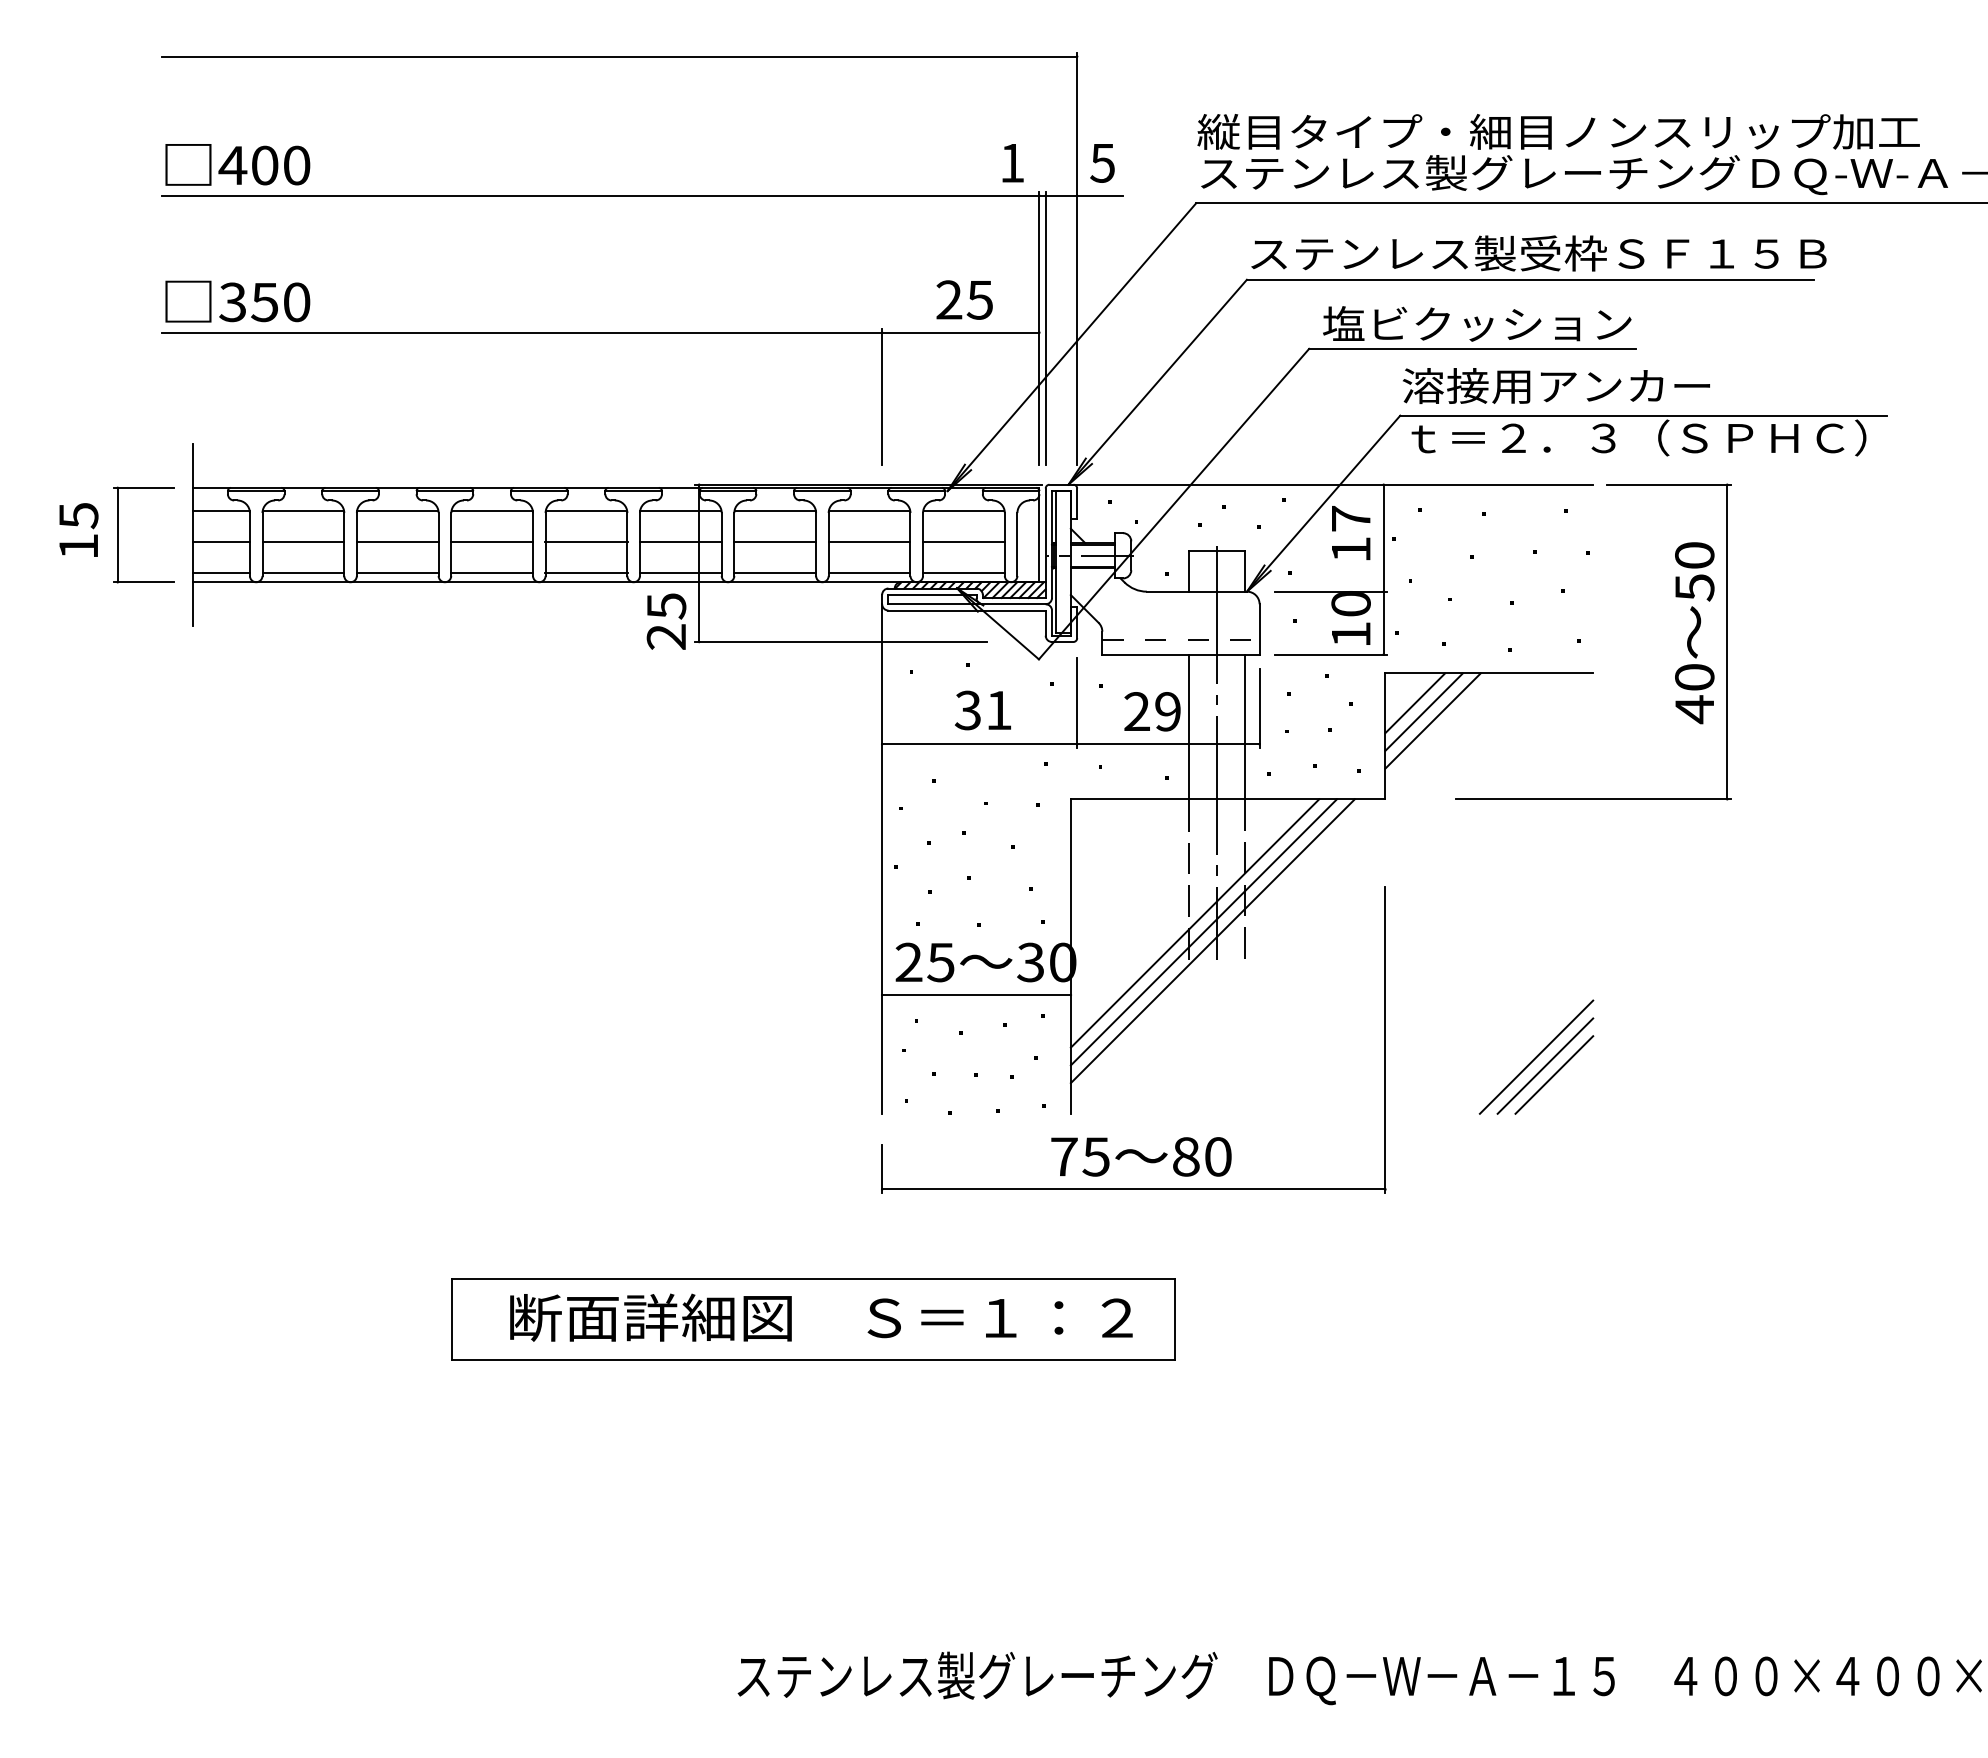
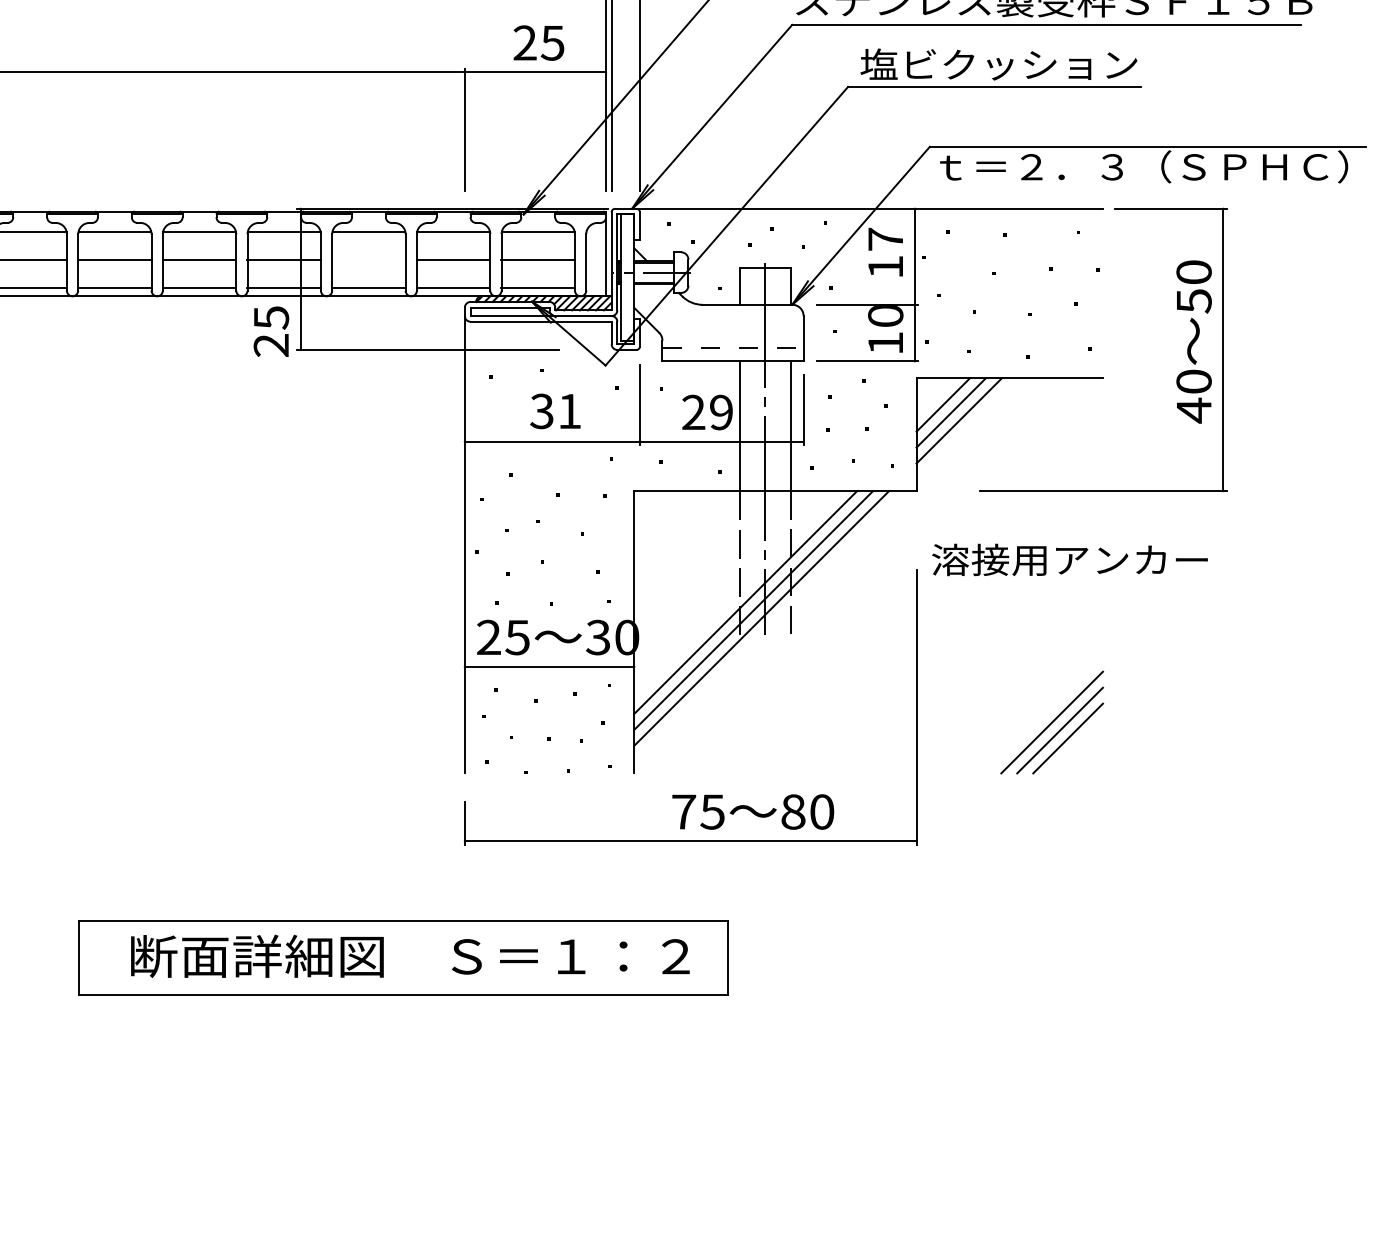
text: (1556, 385) -> (1070, 559), moved
line: (775, 541) -> (369, 259), removed
text: (1141, 1156) -> (753, 811), moved

